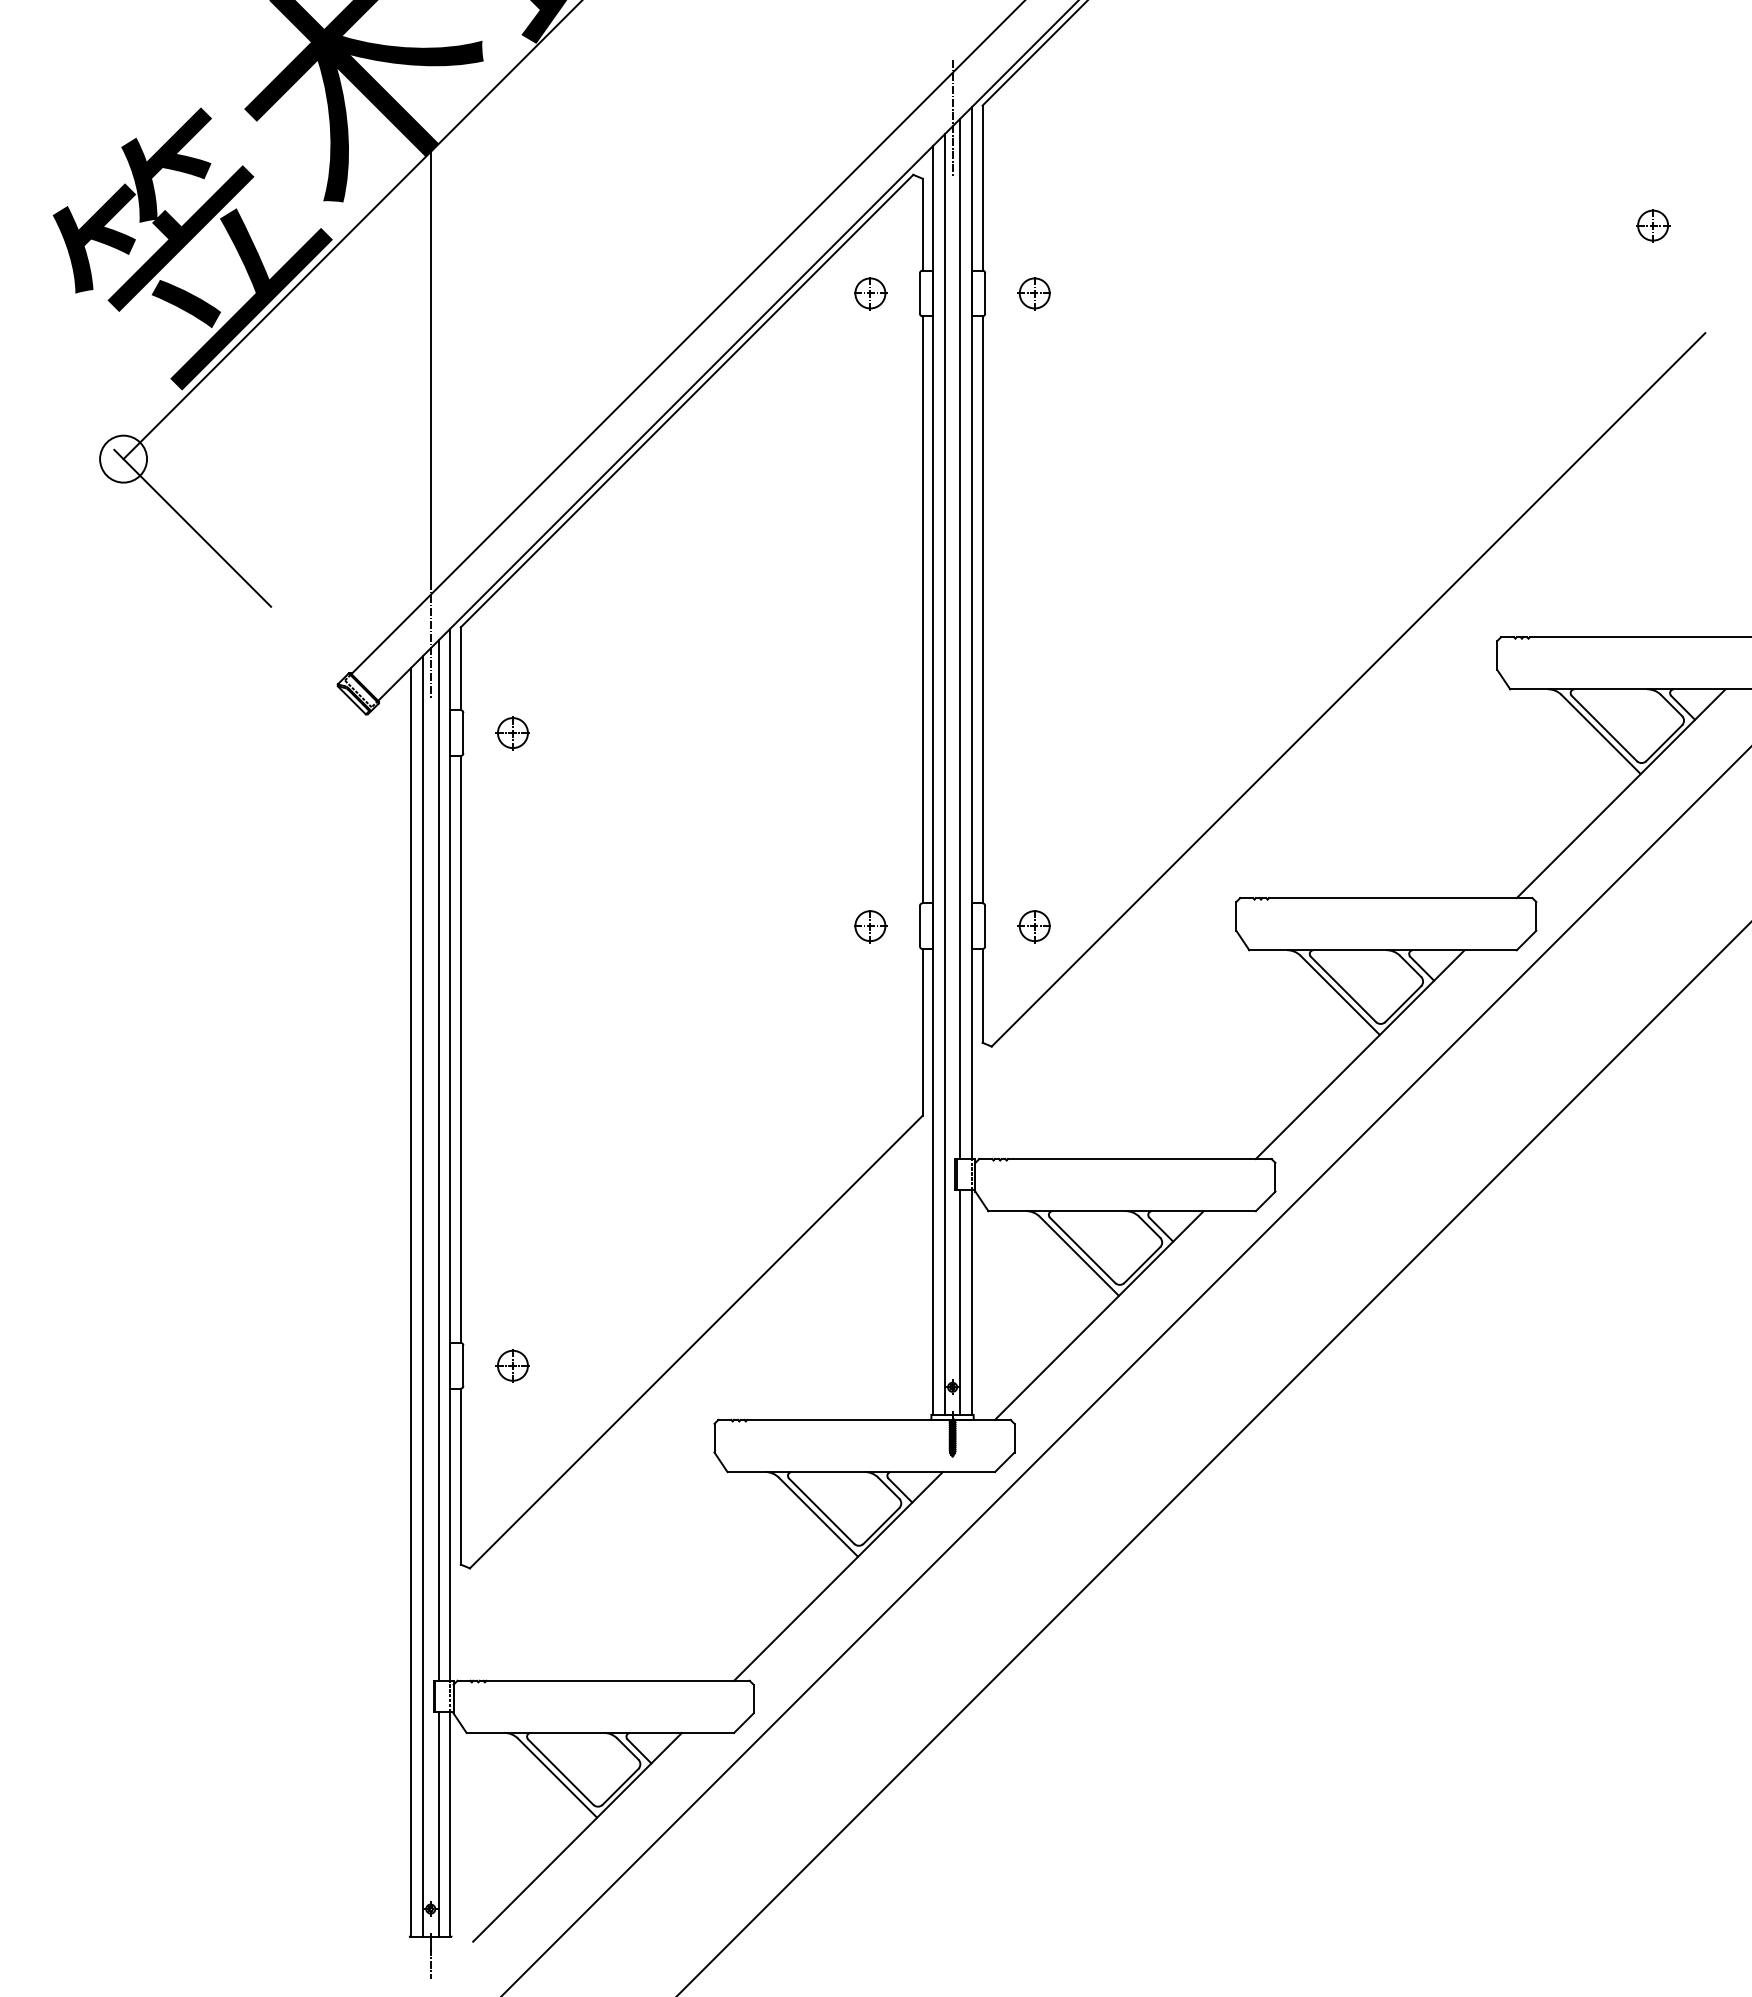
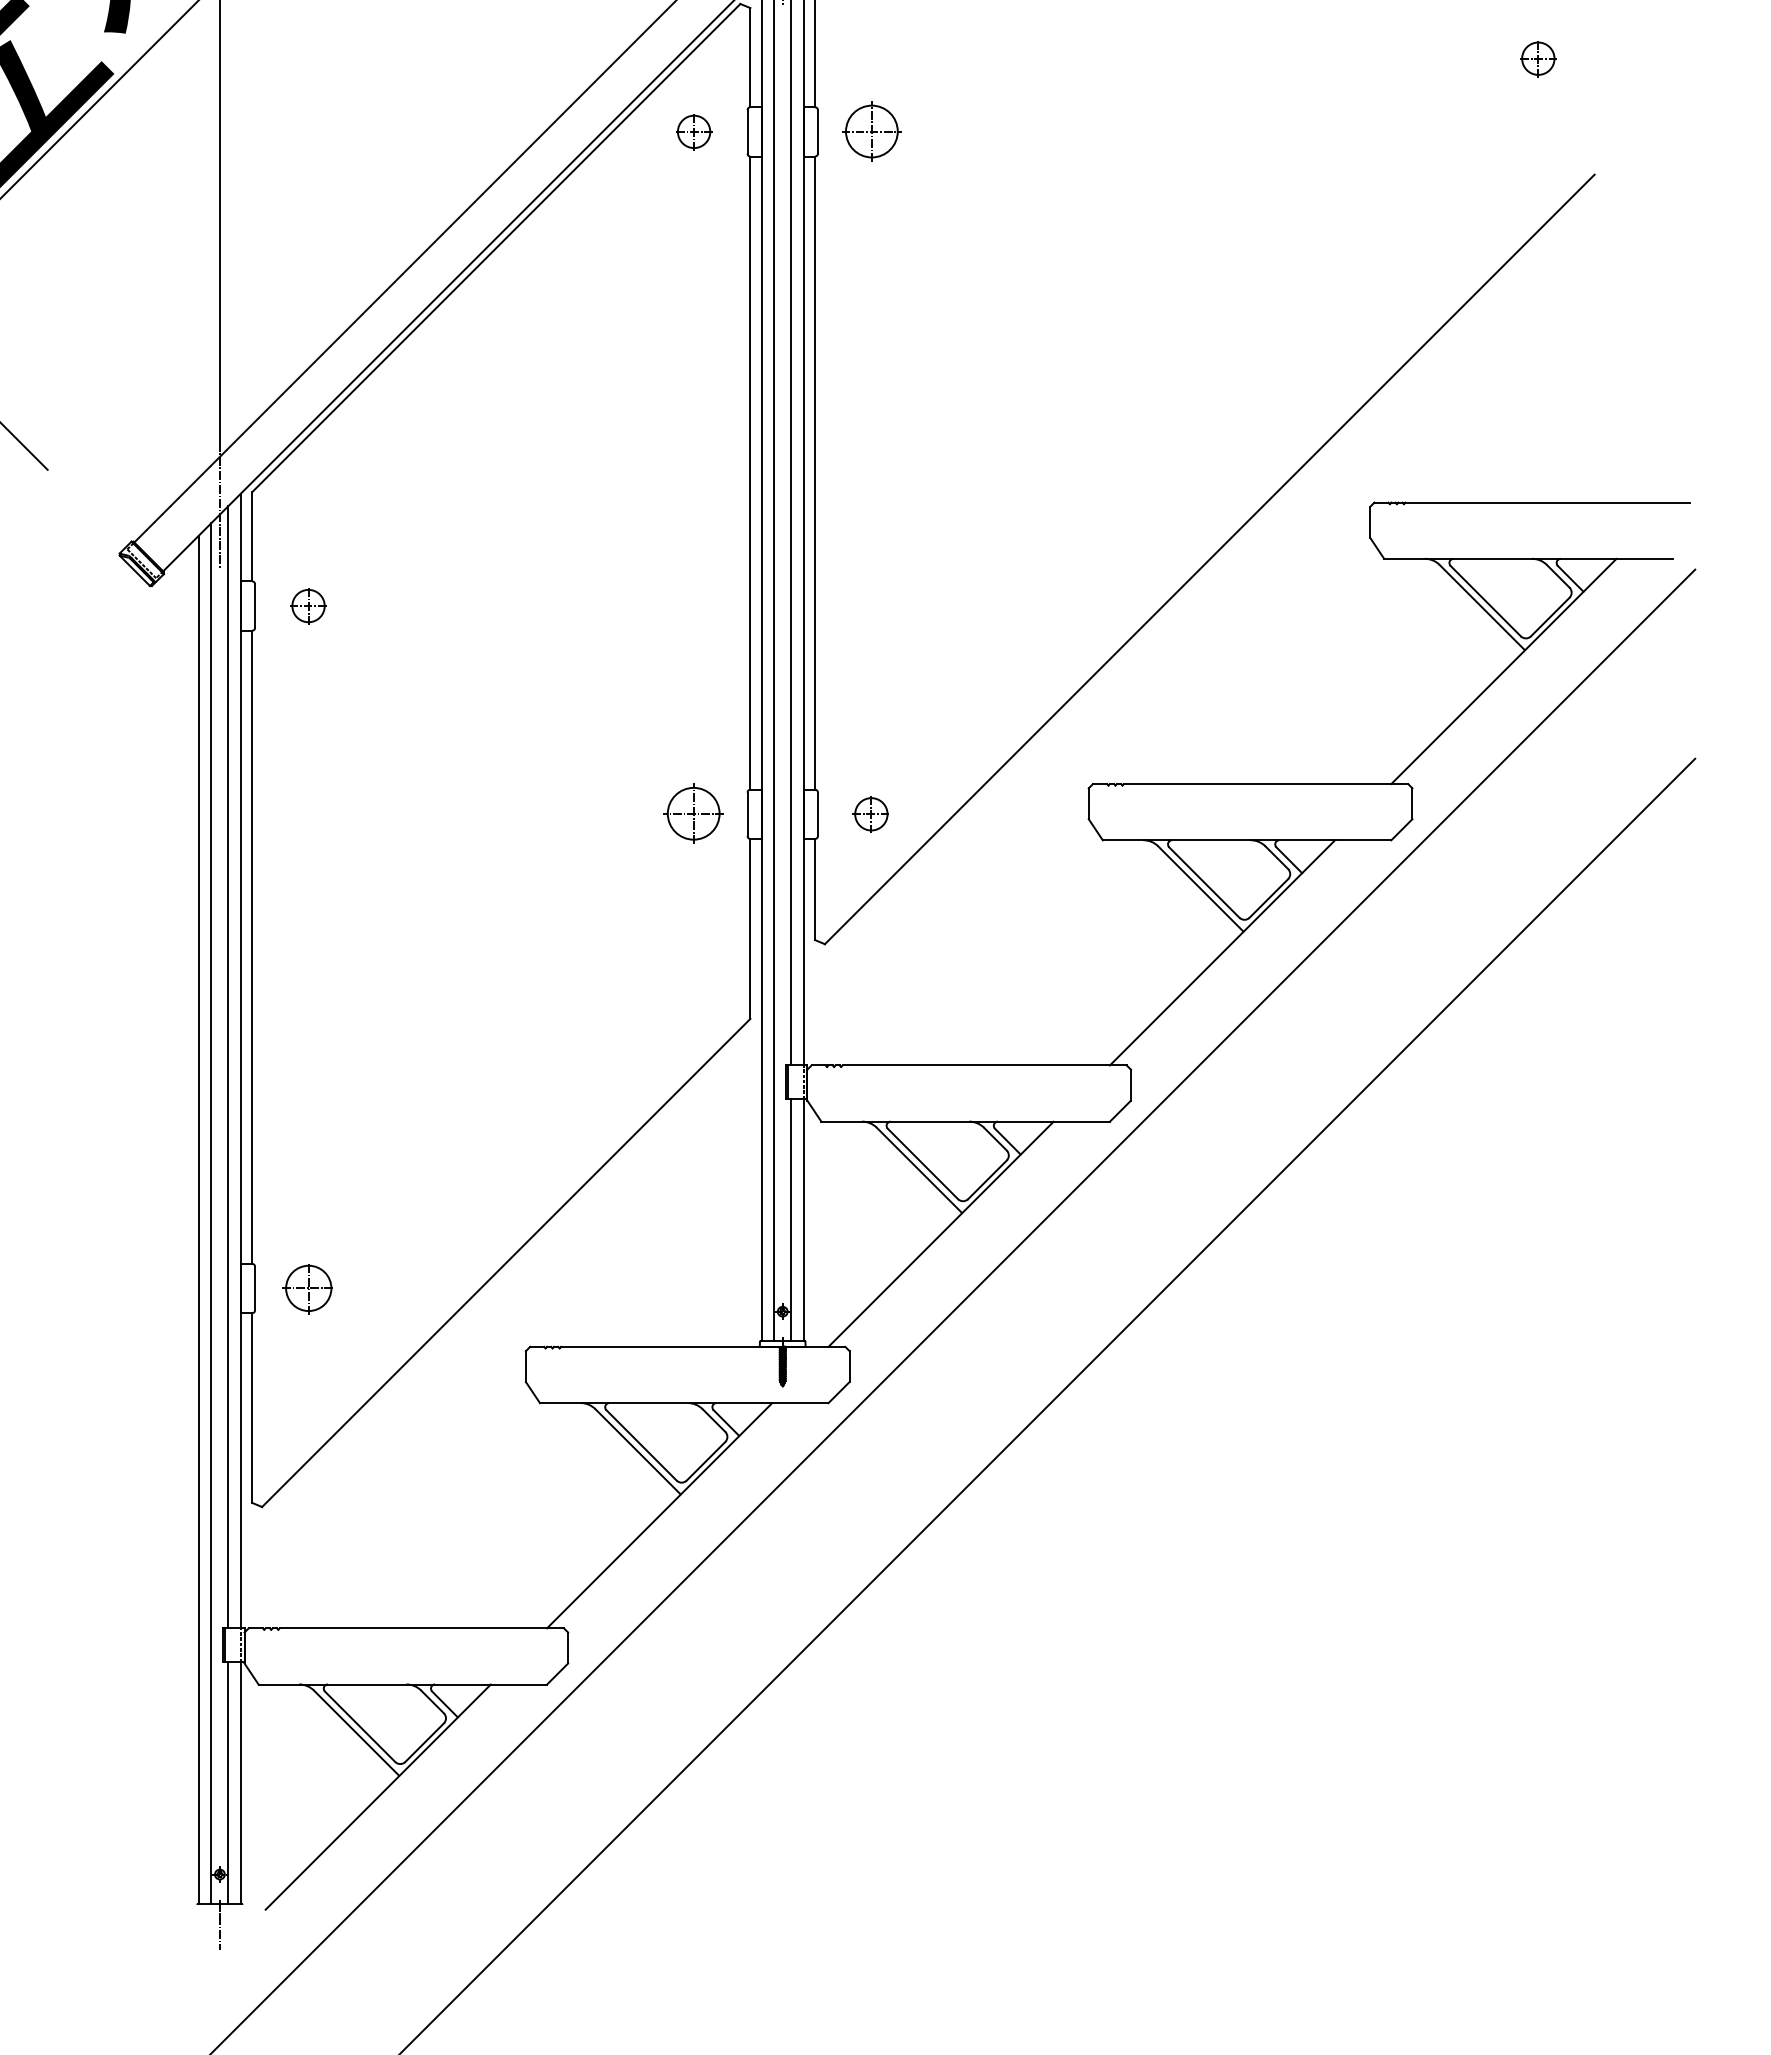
part: (1033, 293) -> (870, 131), size x1.6
part: (870, 926) -> (694, 814), size x1.6
part: (512, 1365) -> (308, 1288), size x1.4

